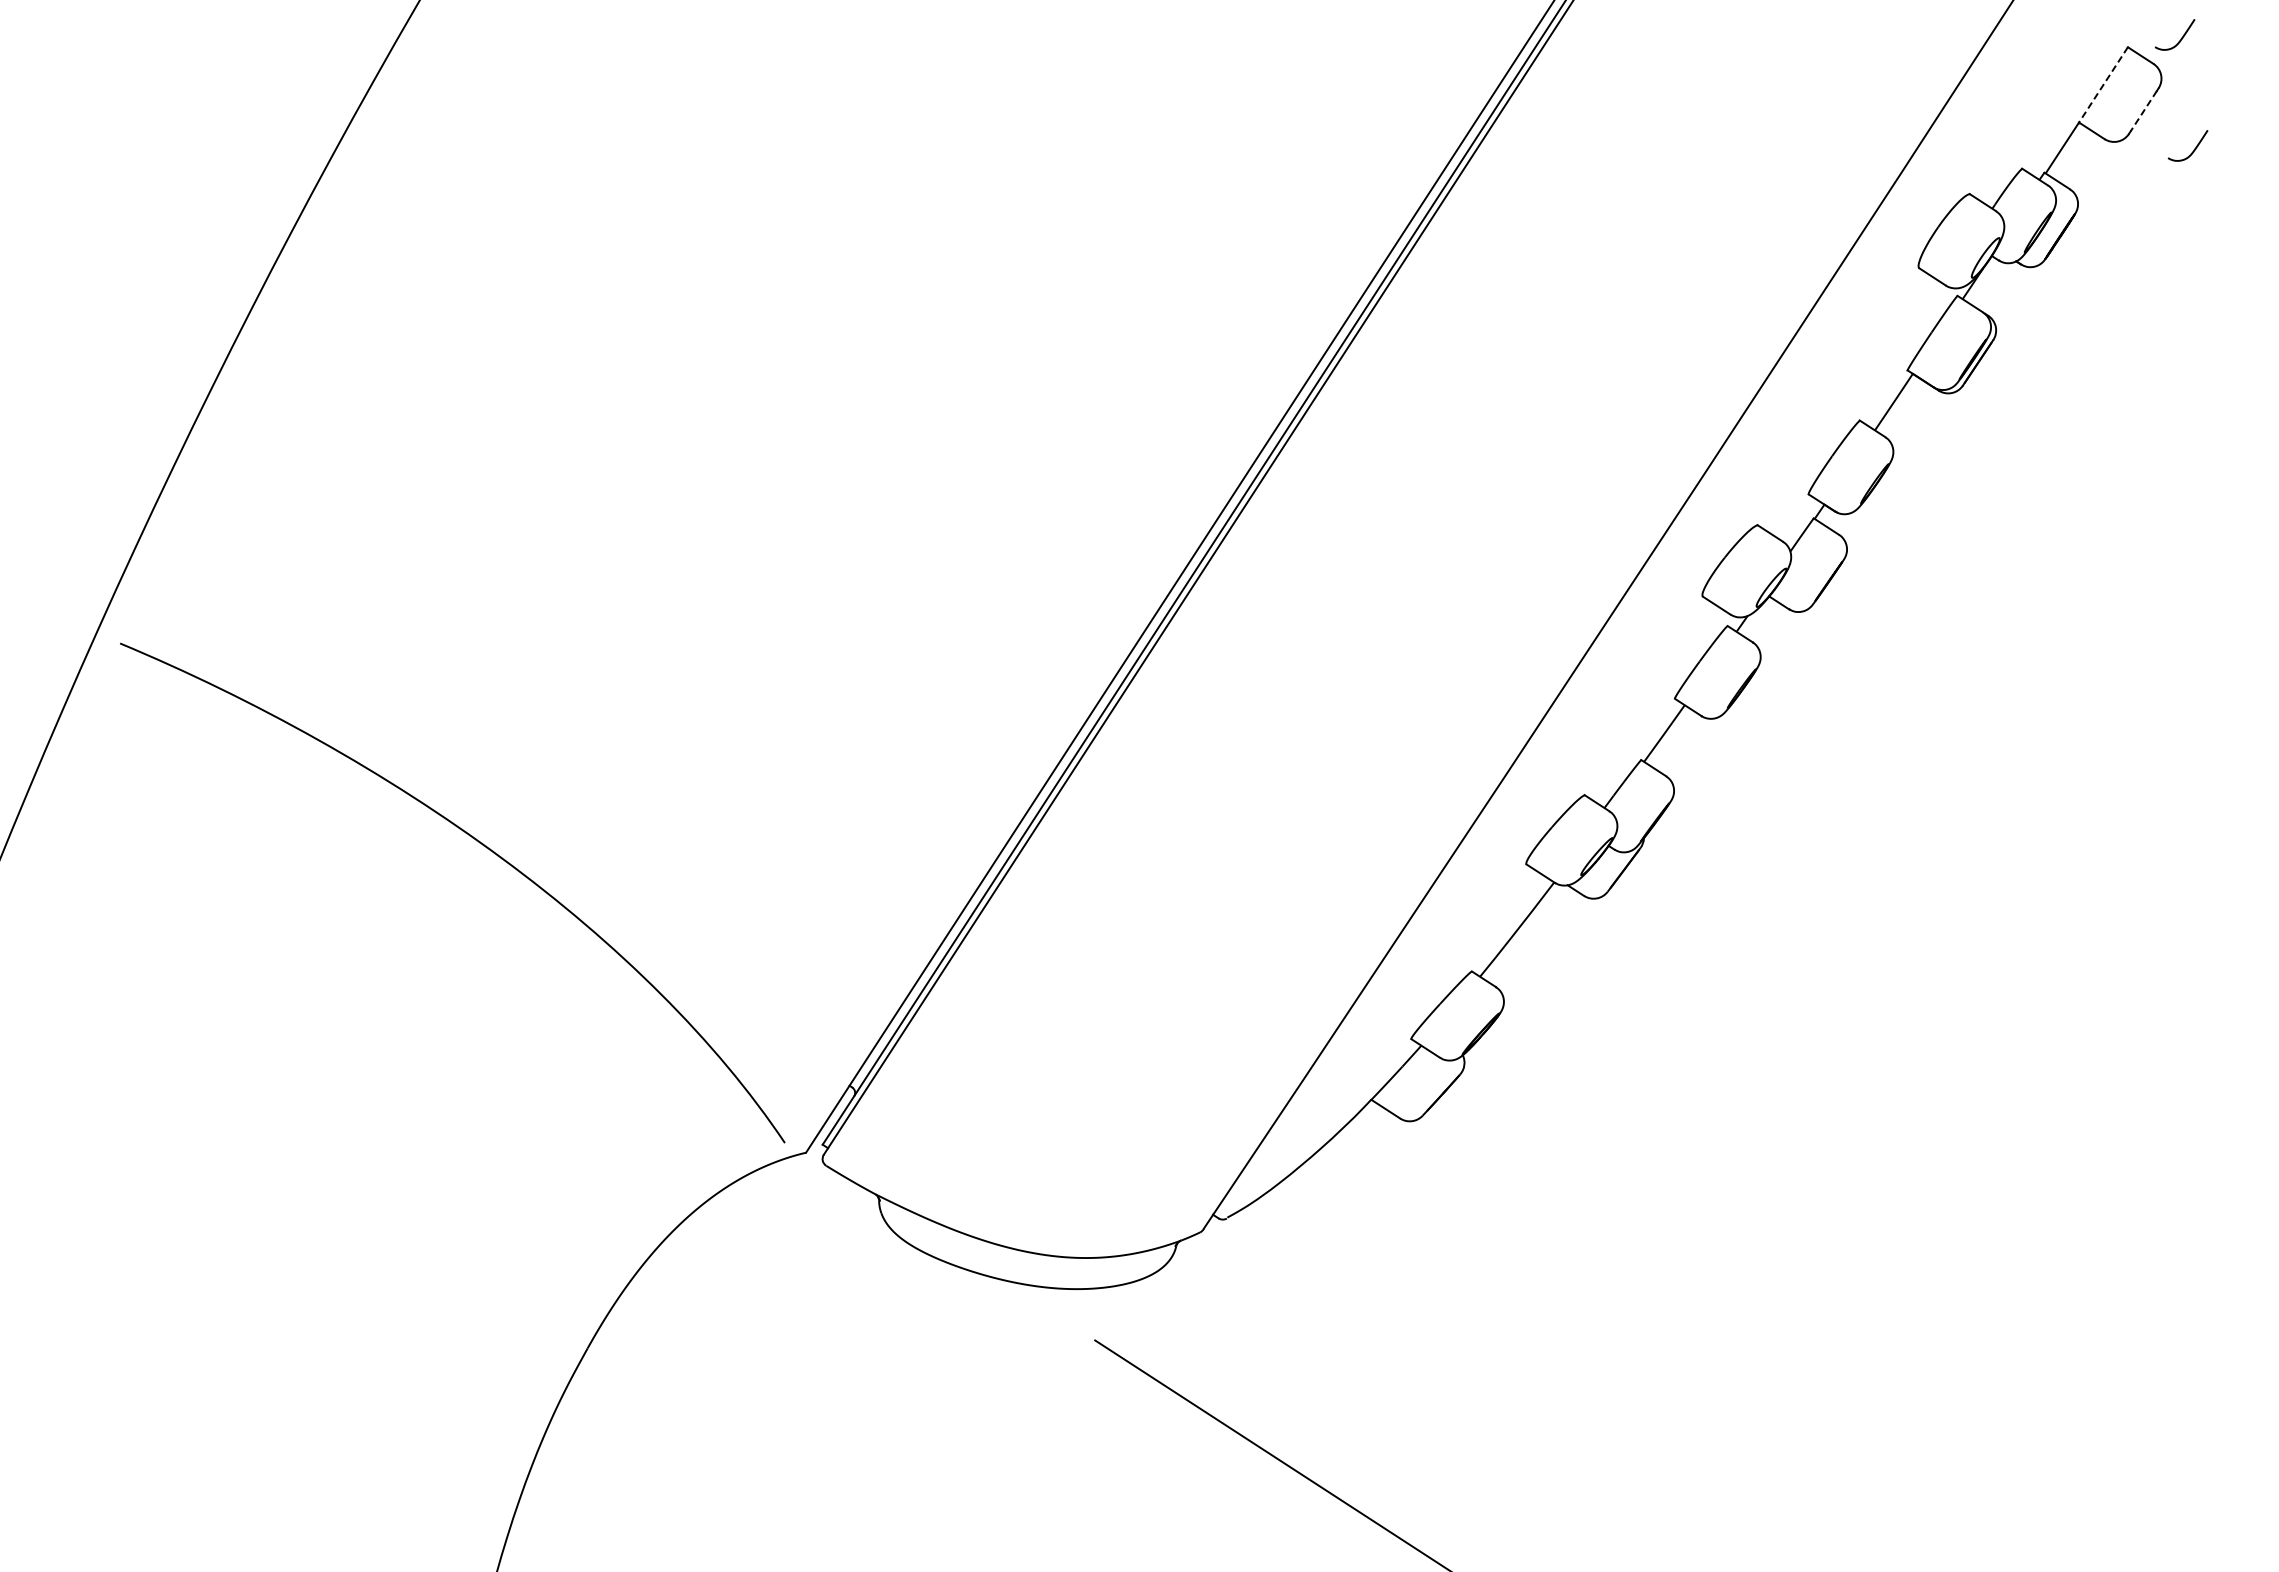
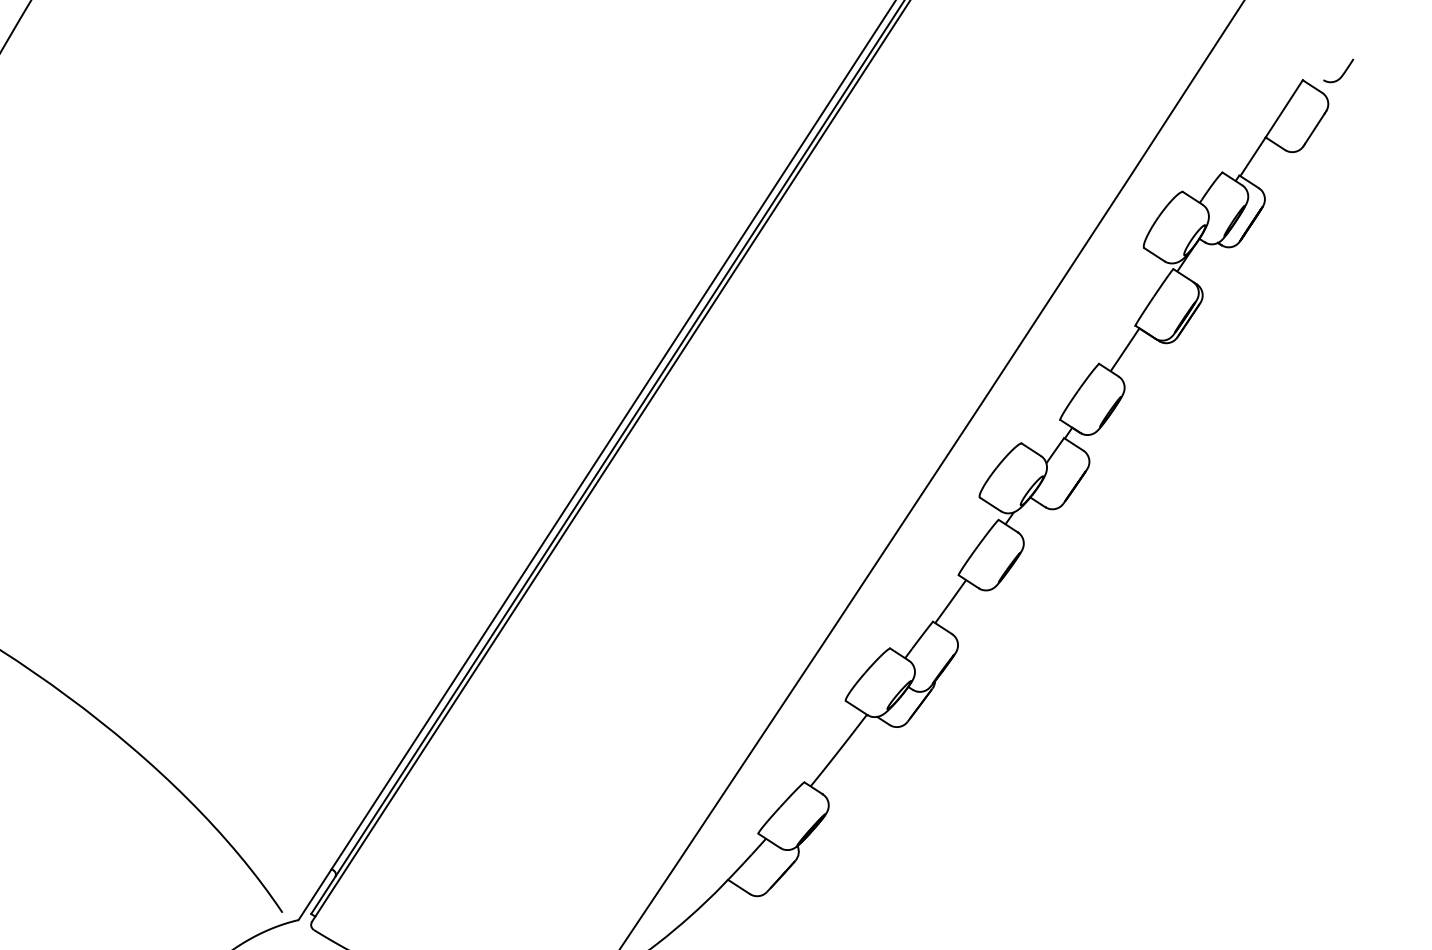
line: (2103, 84) -> (1284, 108), dashed -> solid
line: (2143, 111) -> (1314, 129), dashed -> solid
curve: (2193, 149) -> (1352, 157), removed

